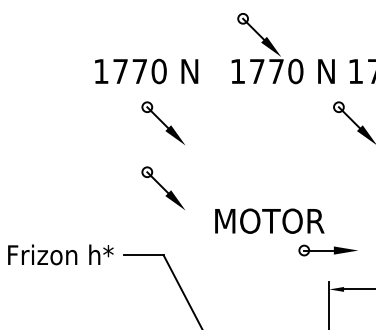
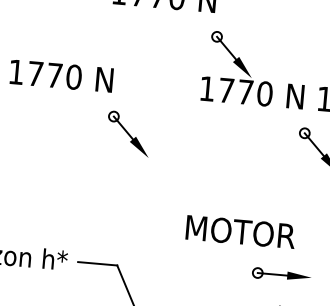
text: (146, 71) -> (61, 76), moved
part: (162, 187) -> (122, 197), removed
text: (269, 220) -> (240, 231), moved

